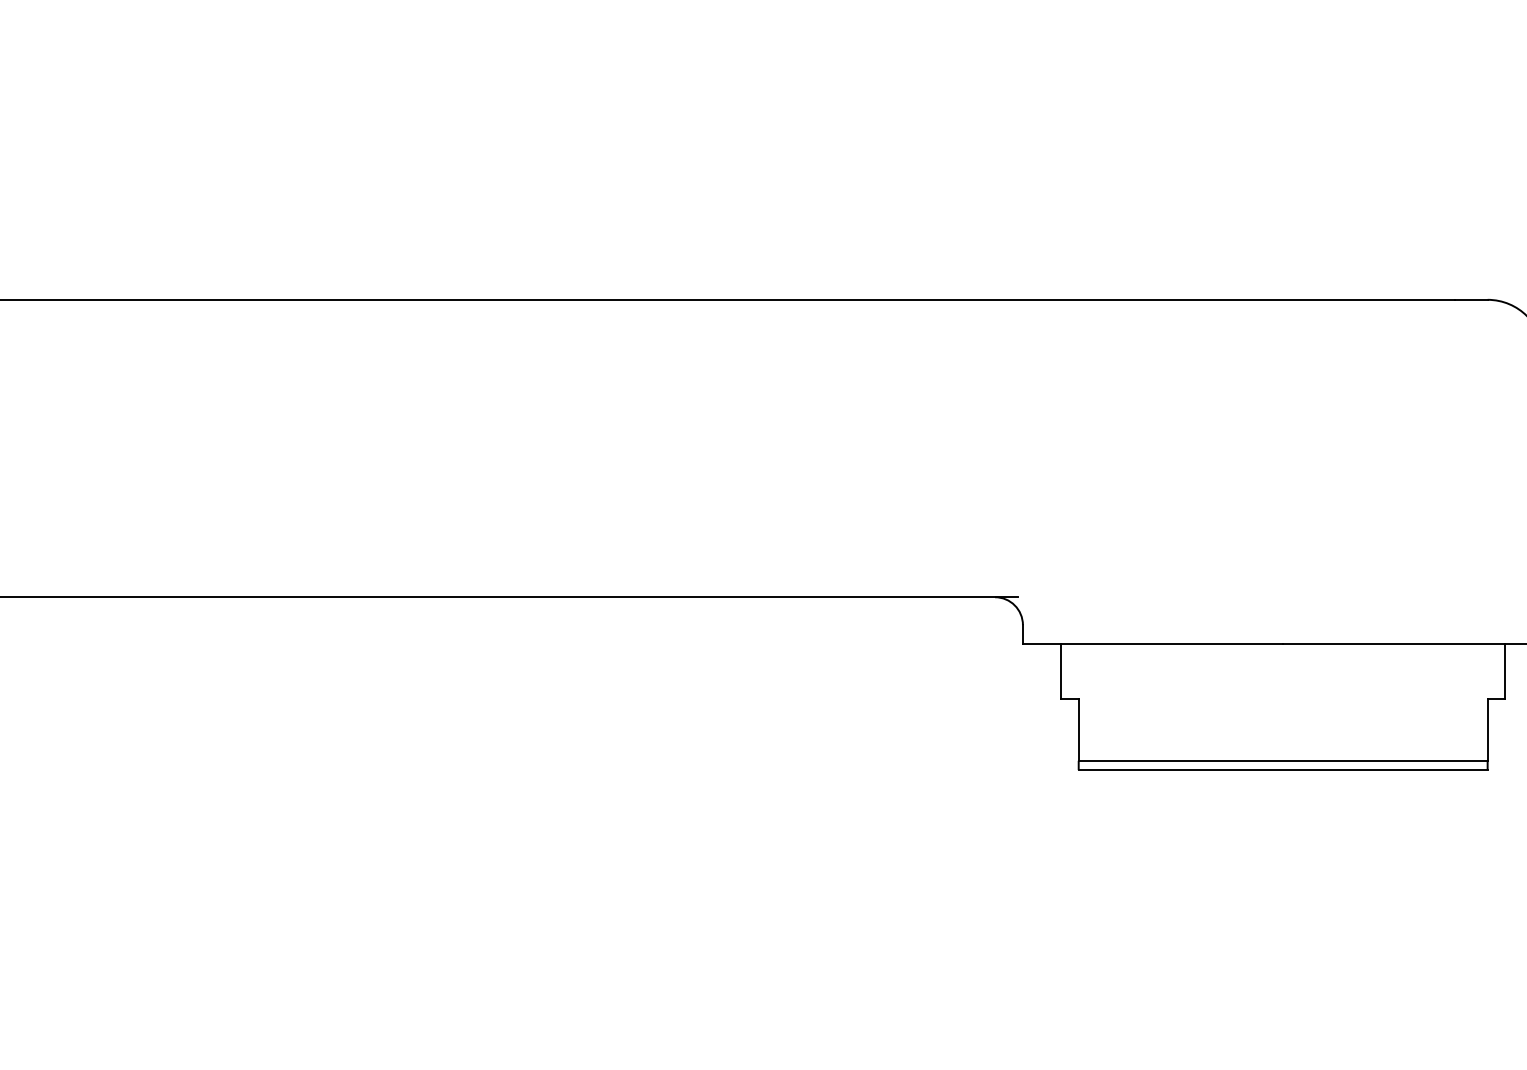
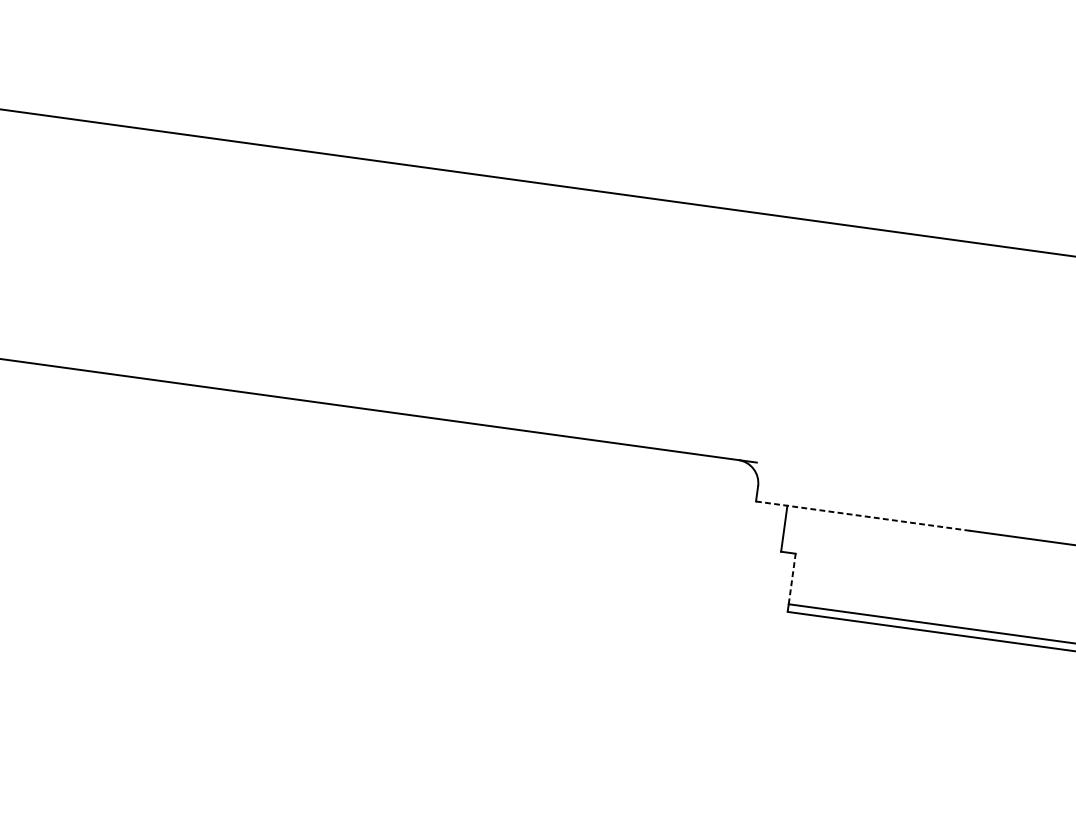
line: (1153, 643) -> (863, 516), solid -> dashed
line: (1078, 730) -> (792, 579), solid -> dashed

